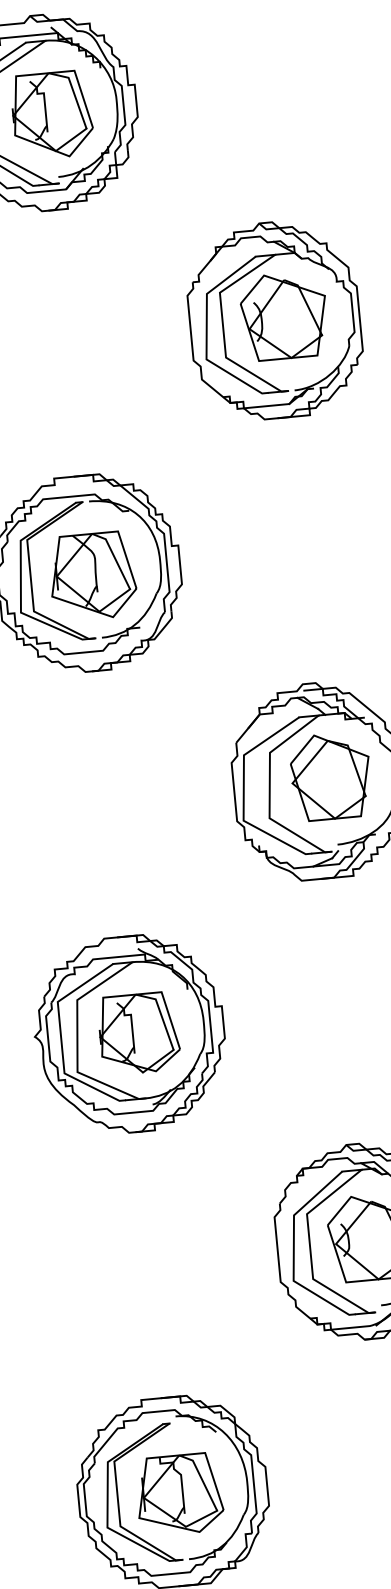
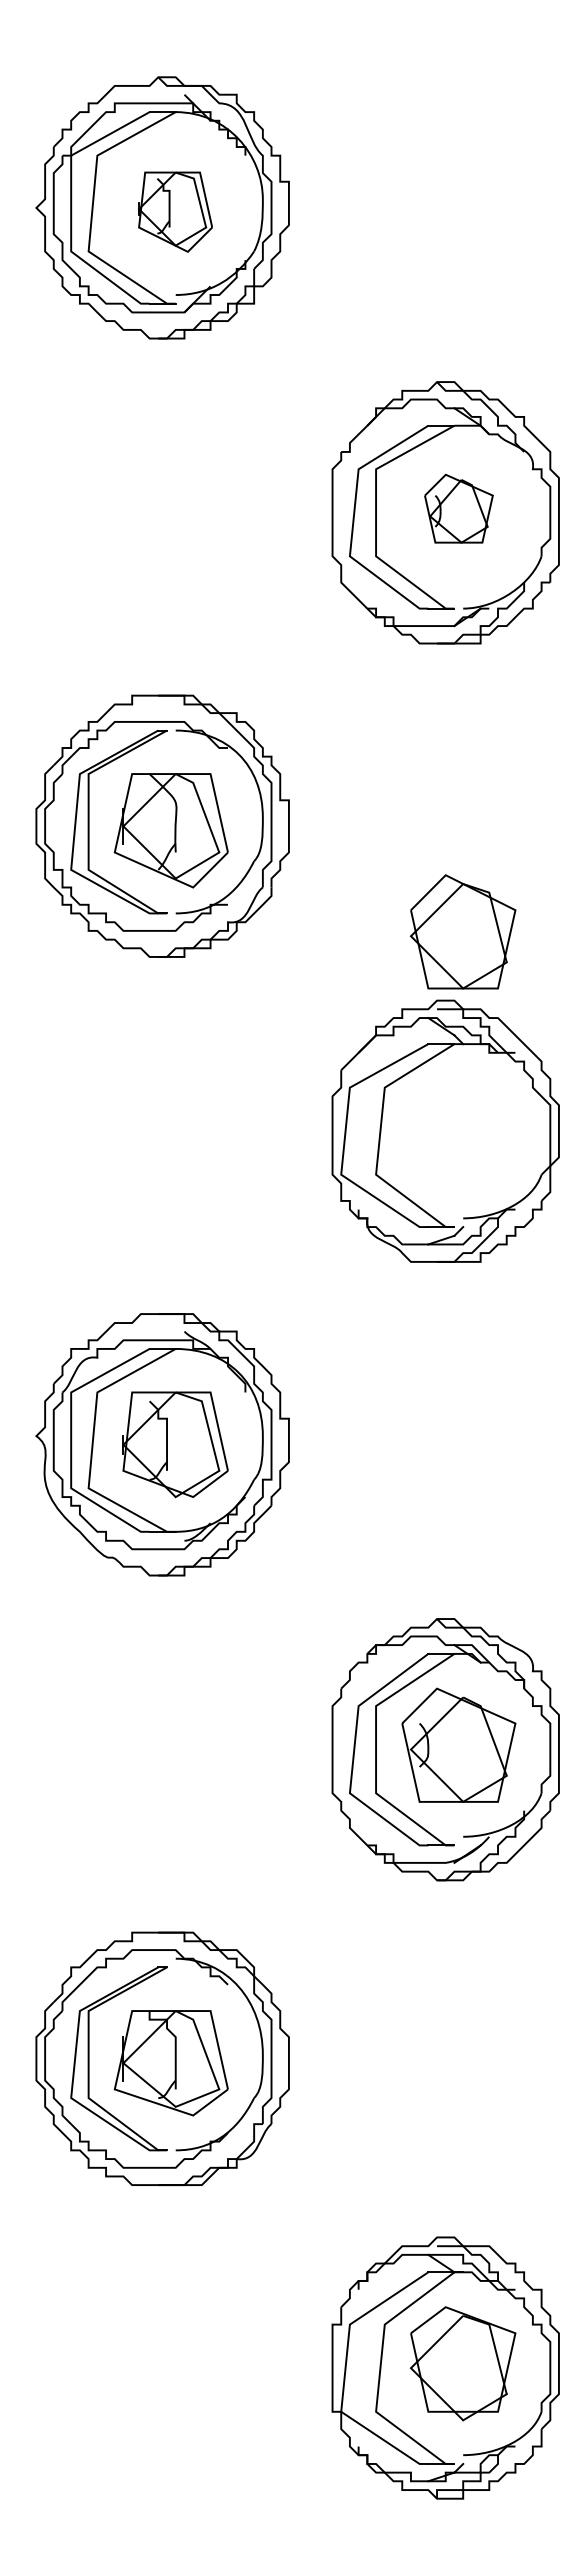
part: (52, 114) -> (175, 211), size x0.7
part: (284, 316) -> (458, 508), size x0.6
part: (330, 776) -> (462, 931), moved

